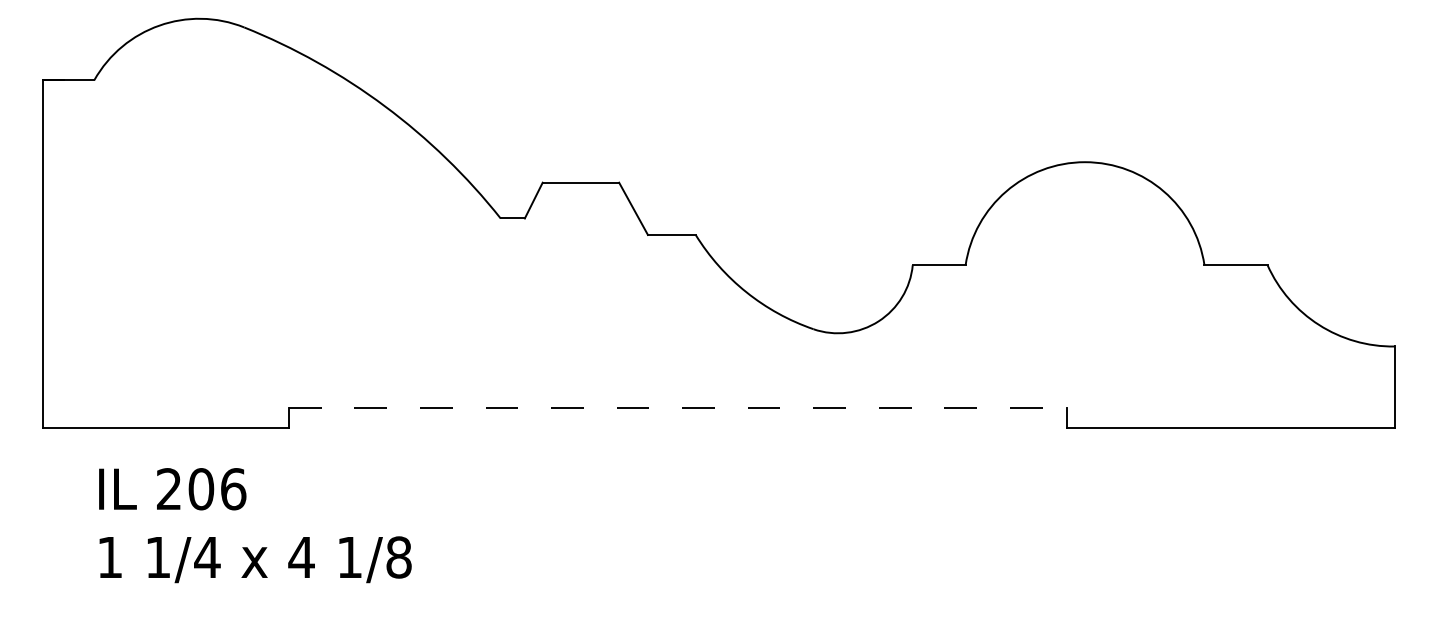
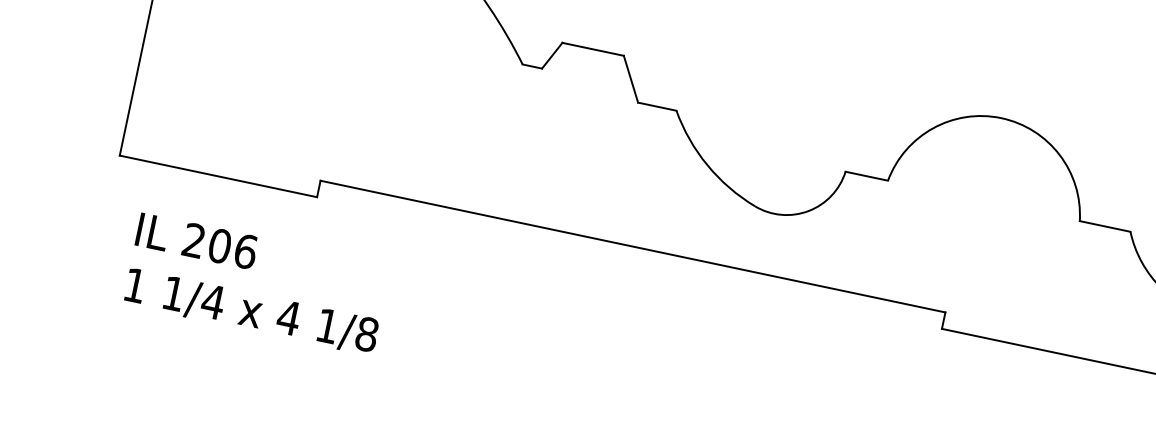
line: (678, 407) -> (633, 246), dashed -> solid
text: (255, 525) -> (257, 284), moved

